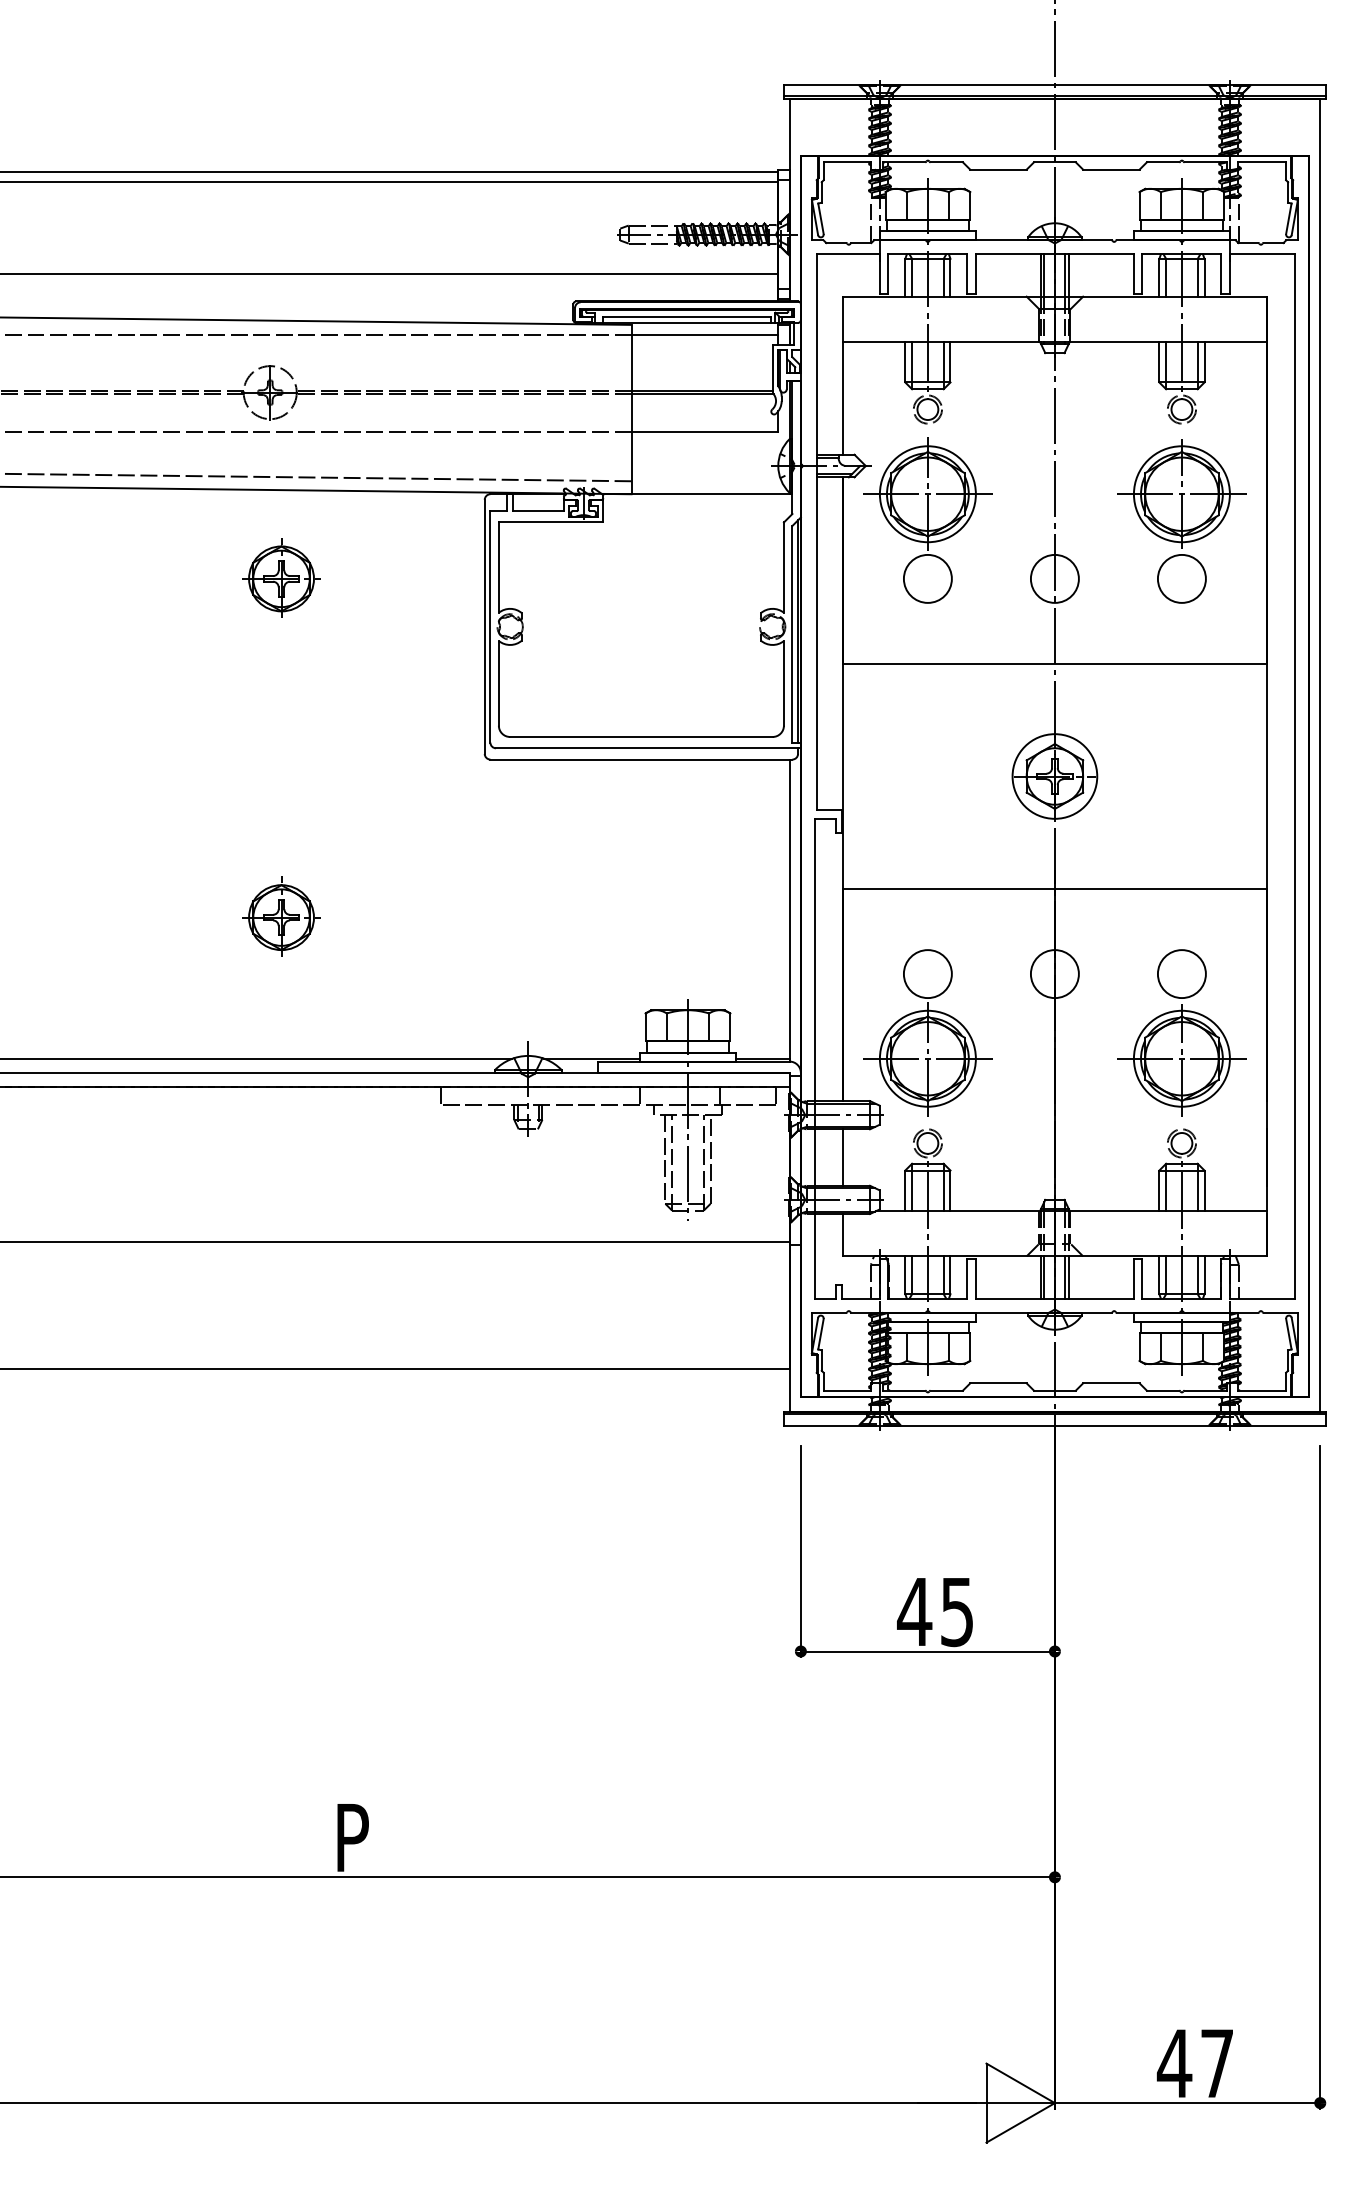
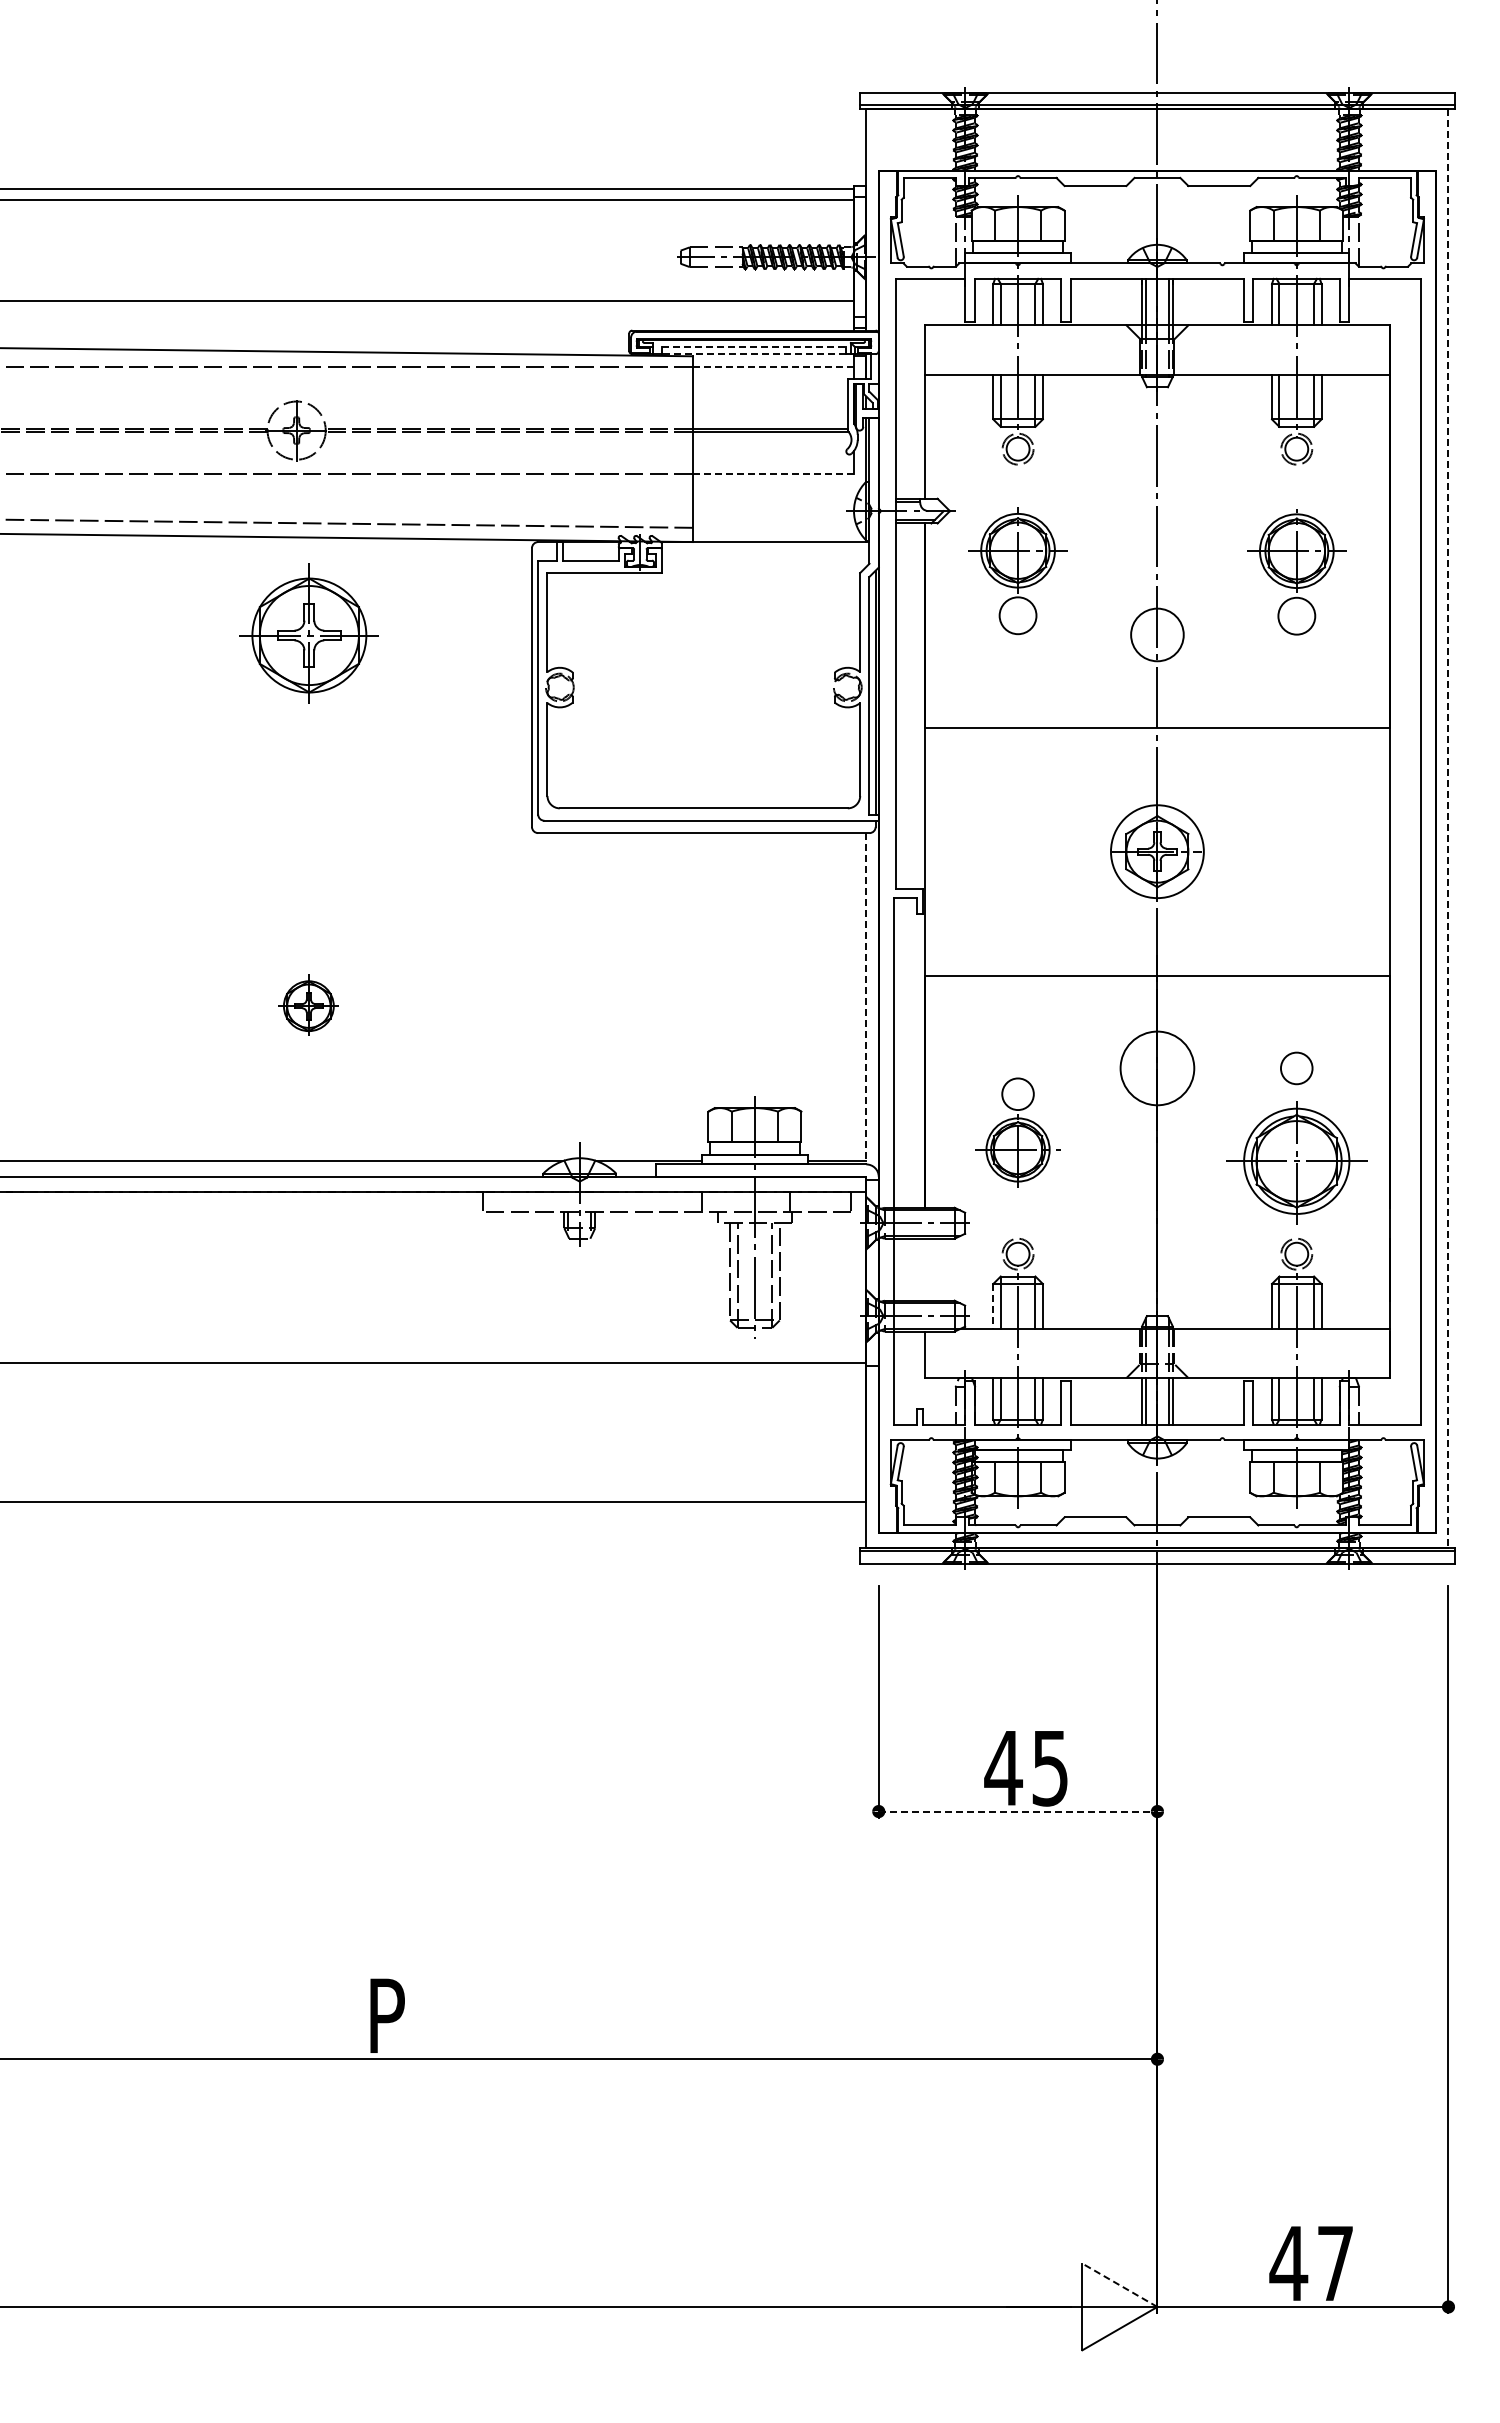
line: (686, 316) -> (753, 347), solid -> dashed
line: (686, 323) -> (753, 354), solid -> dashed
line: (704, 335) -> (773, 367), solid -> dashed
line: (704, 431) -> (773, 473), solid -> dashed
part: (927, 520) -> (1017, 570), size x0.7
part: (1181, 521) -> (1296, 572), size x0.7
part: (281, 577) -> (308, 633), size x1.6
line: (1320, 755) -> (1448, 828), solid -> dashed
line: (789, 910) -> (866, 998), solid -> dashed
part: (281, 916) -> (308, 1005), size x0.7
circle: (1054, 974) -> (1157, 1068), size x1.4
circle: (1181, 974) -> (1296, 1068), size x0.6
part: (927, 1032) -> (1017, 1132), size x0.6
line: (843, 1157) -> (925, 1269), removed
line: (905, 1191) -> (993, 1306), solid -> dashed
line: (928, 1651) -> (1018, 1811), solid -> dashed
line: (1020, 2083) -> (1119, 2285), solid -> dashed

